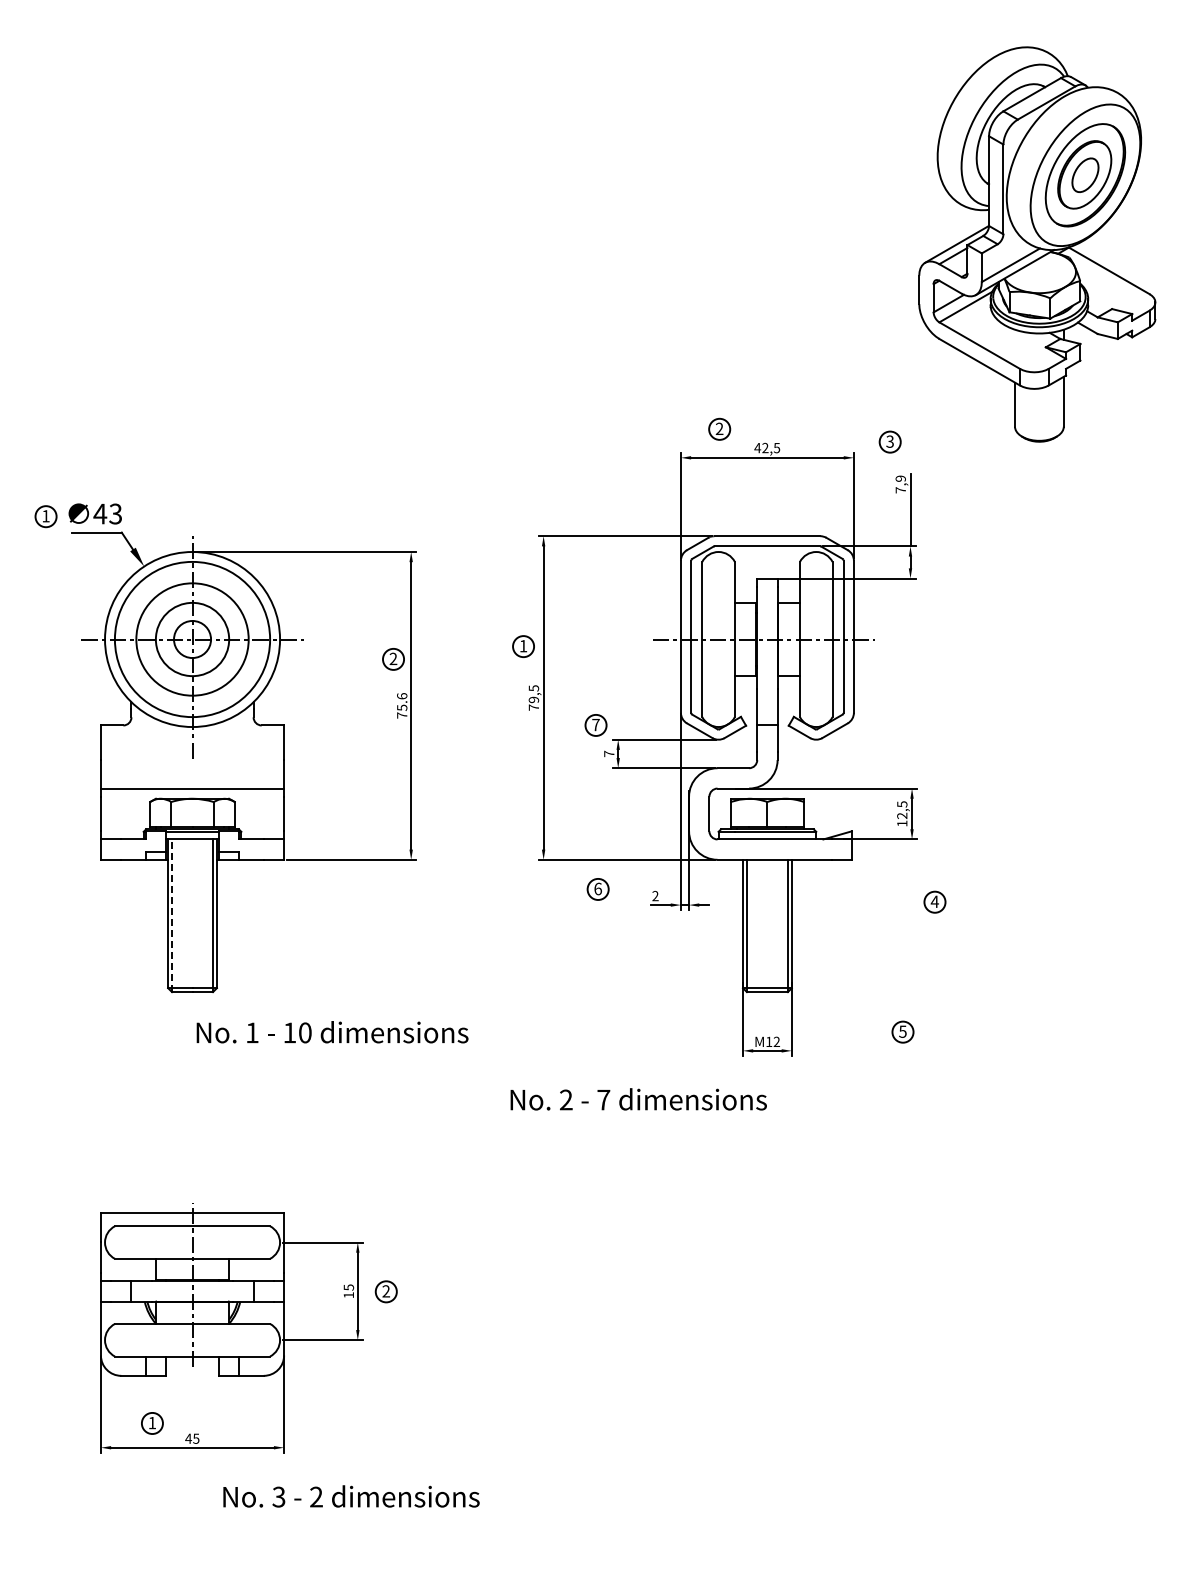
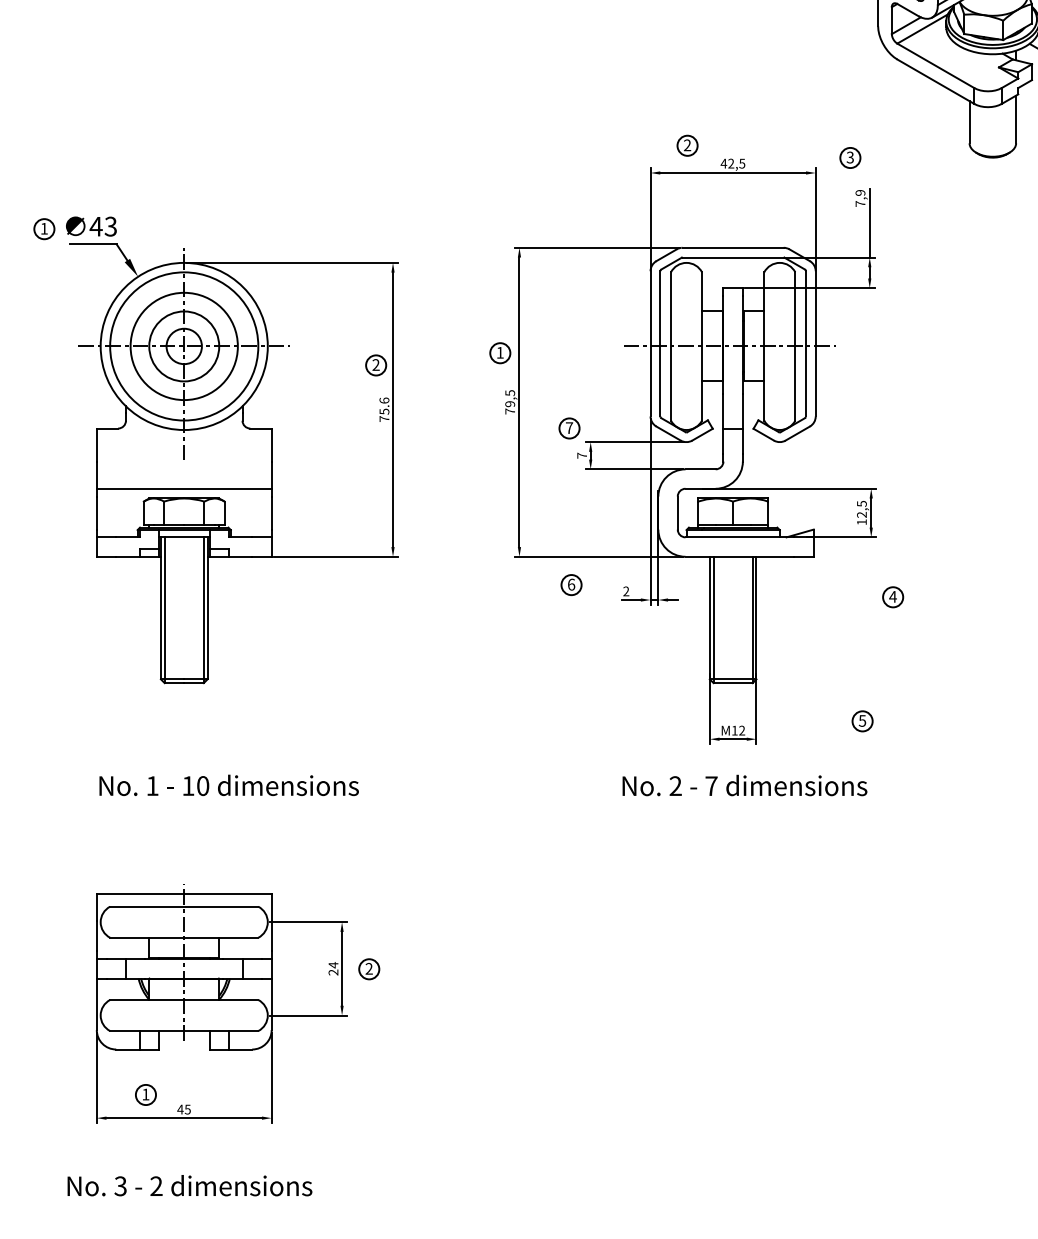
line: (172, 915) -> (165, 609), dashed -> solid
text: (332, 1032) -> (229, 785), moved
text: (638, 1099) -> (744, 785), moved
text: (348, 1291) -> (333, 968), 15 -> 24
text: (351, 1496) -> (189, 1185), moved

